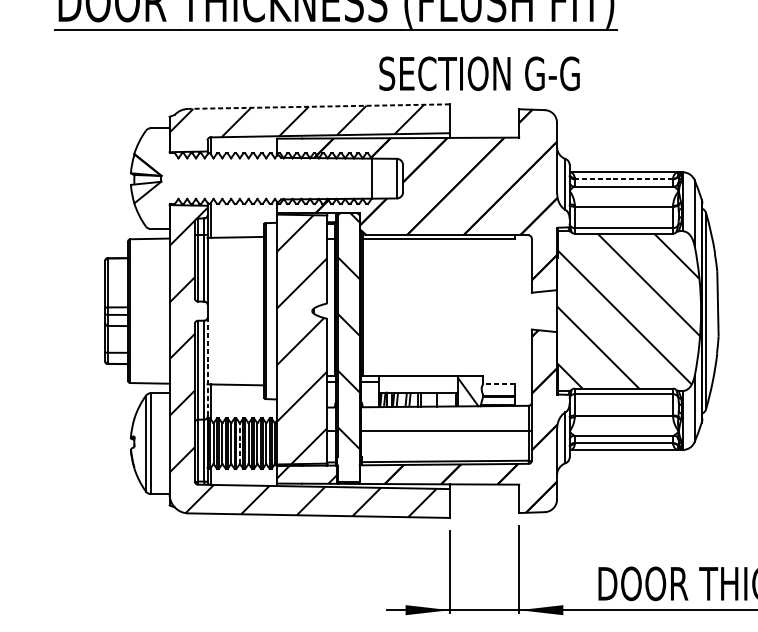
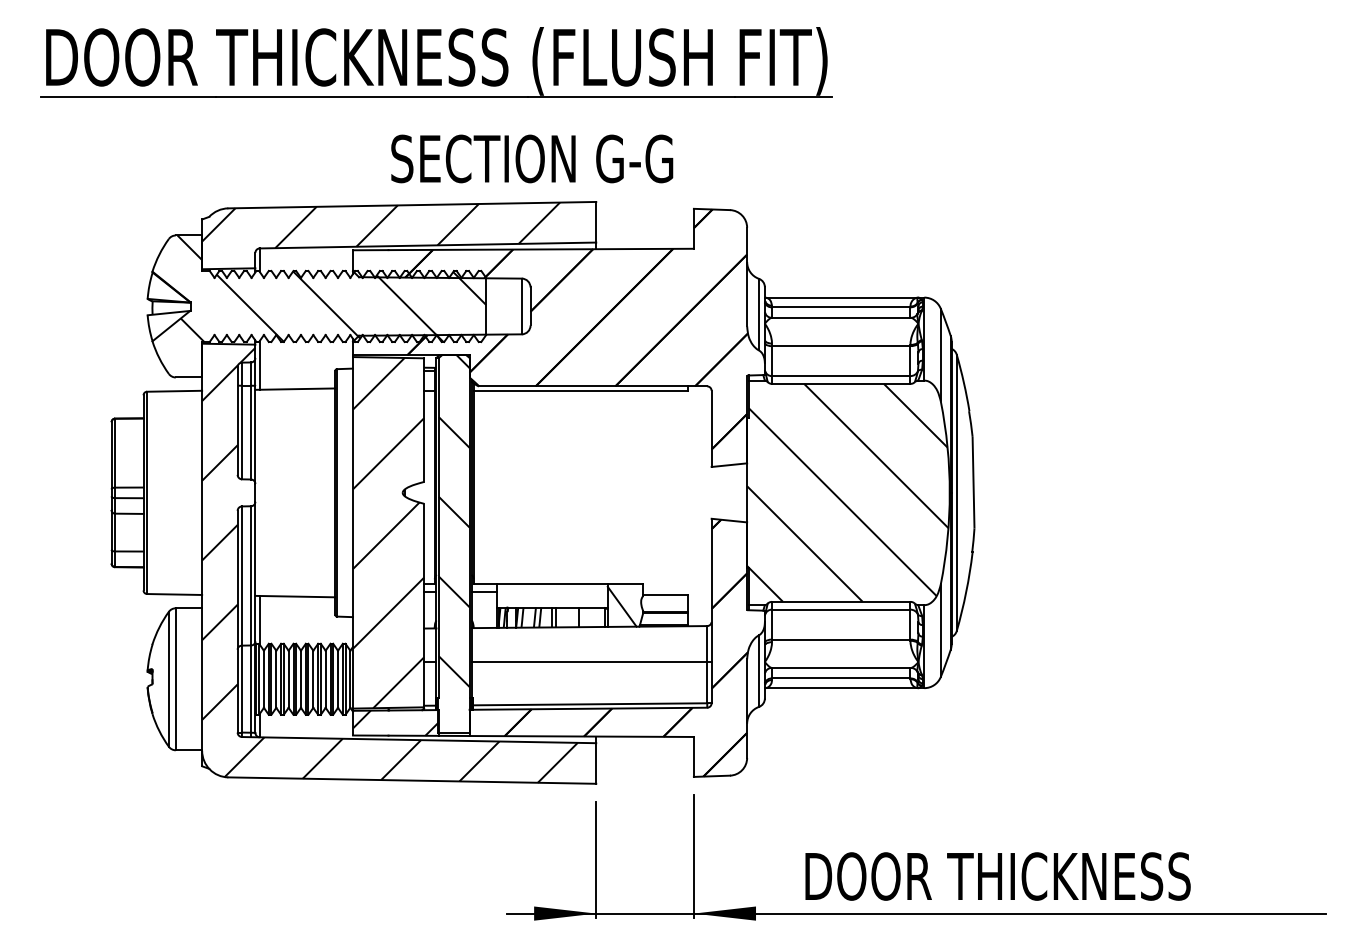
text: (479, 73) -> (532, 158), moved
line: (319, 106) -> (412, 205), dashed -> solid
hatch: (261, 165) -> (331, 288), added
line: (623, 179) -> (840, 307), dashed -> solid
line: (207, 367) -> (255, 571), dashed -> solid
line: (498, 383) -> (664, 594), dashed -> solid
line: (239, 443) -> (300, 679), dashed -> solid

